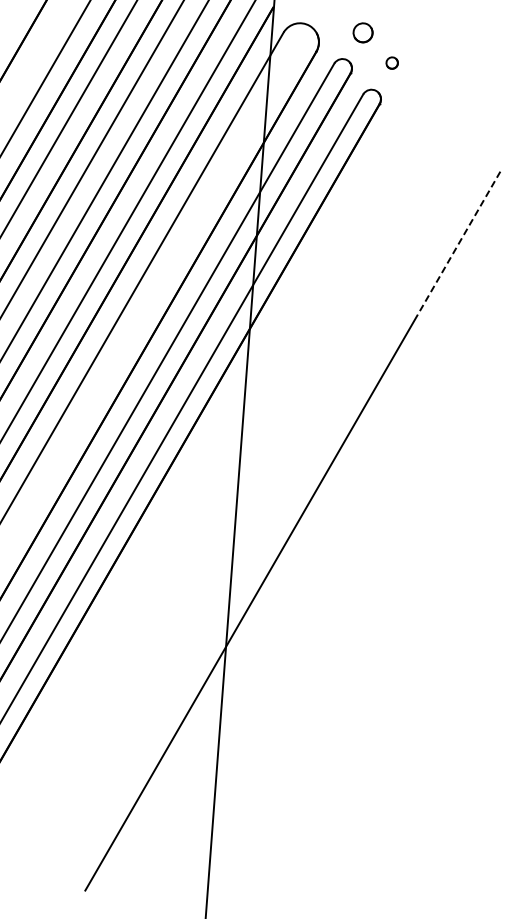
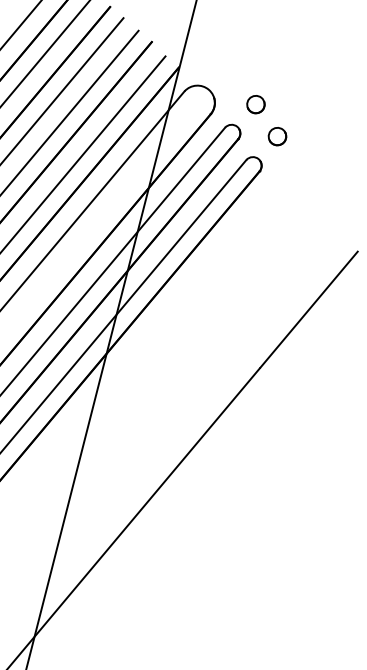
part: (391, 62) -> (276, 135), size x1.67
line: (459, 243) -> (309, 309), dashed -> solid

